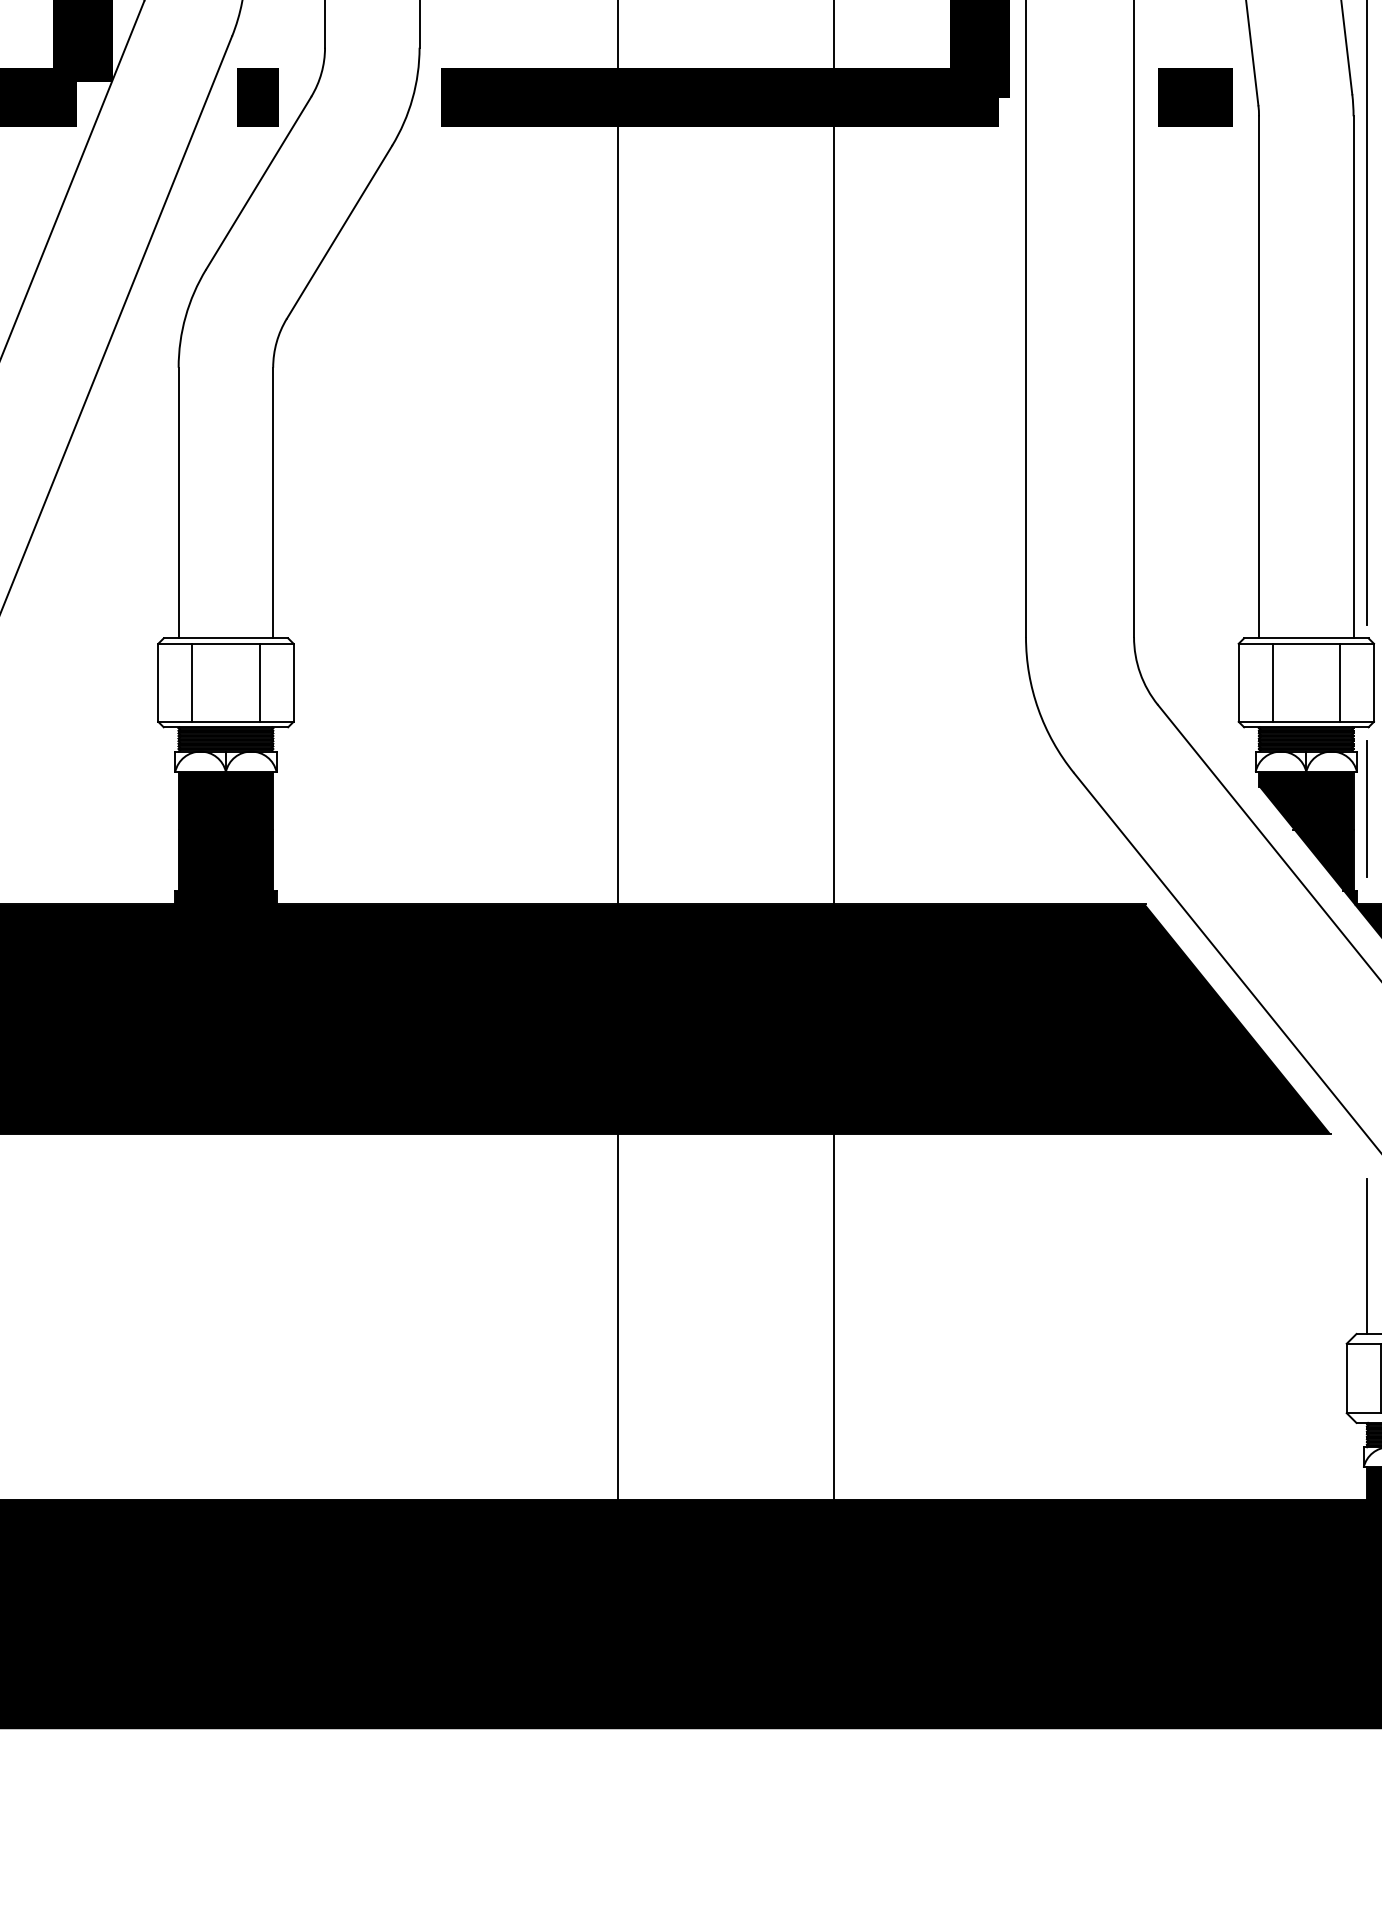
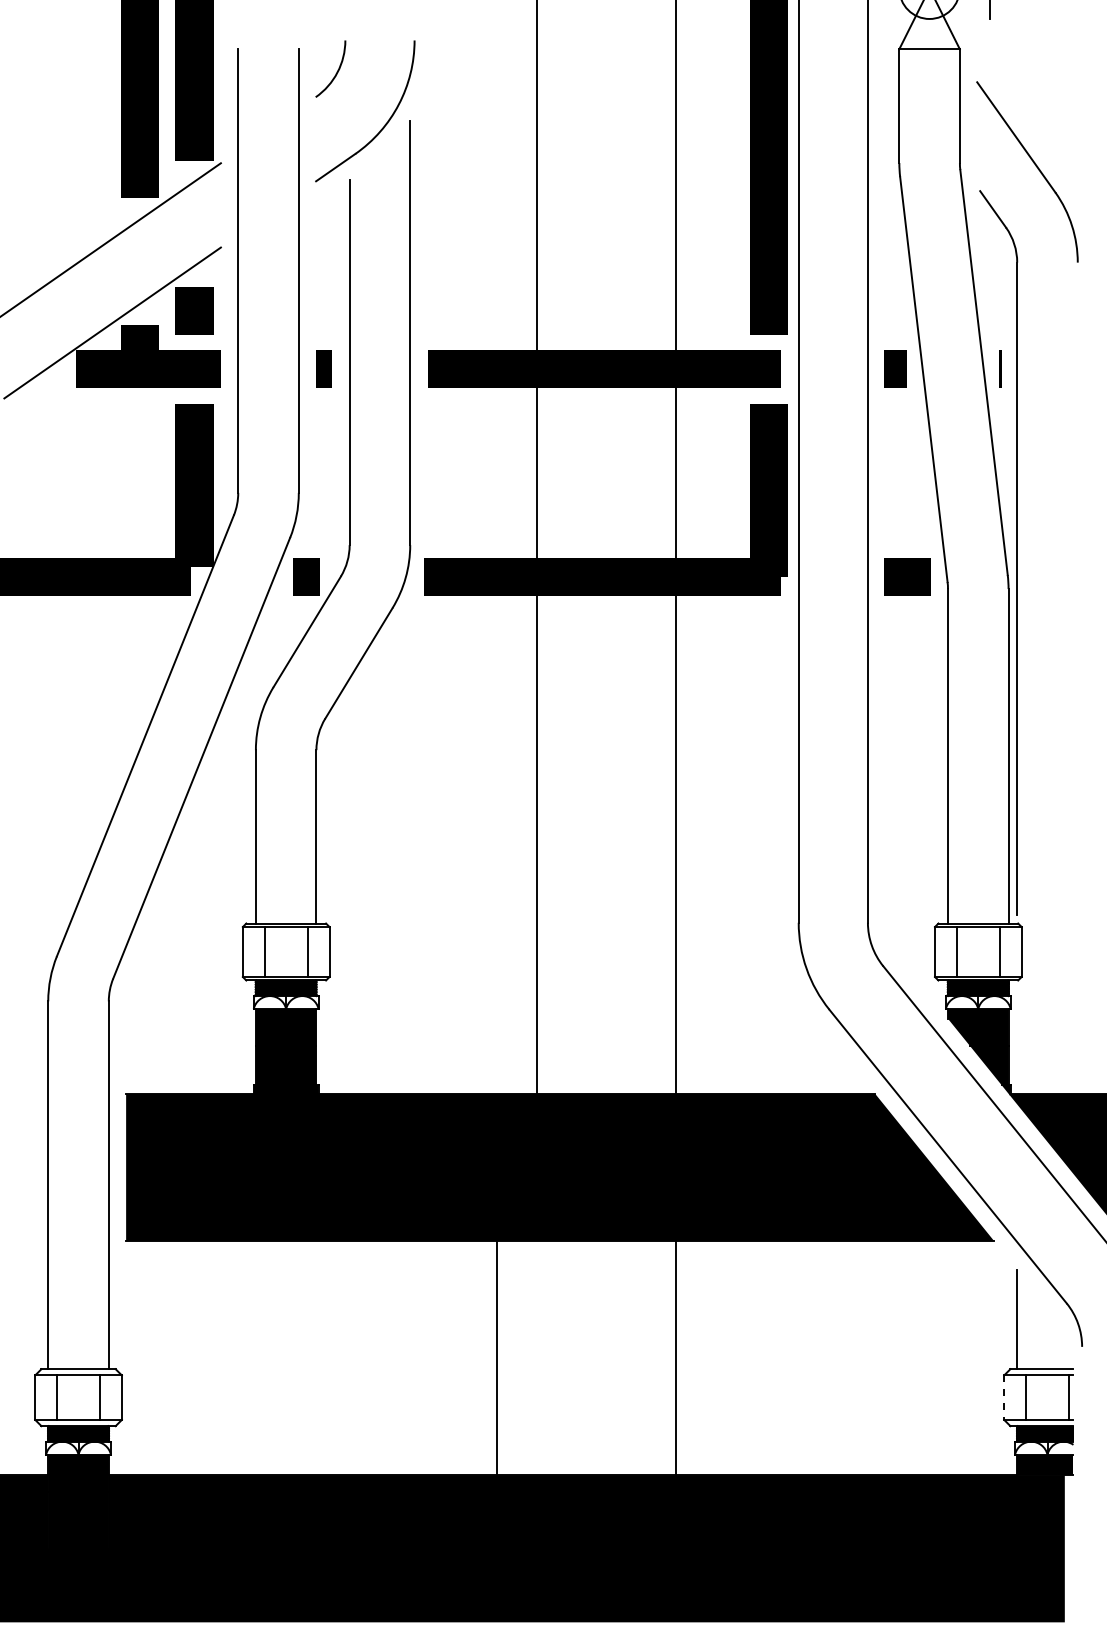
line: (1367, 808) -> (1017, 1032), removed
line: (618, 1317) -> (497, 1358), moved
line: (1347, 1379) -> (1004, 1398), solid -> dashed

